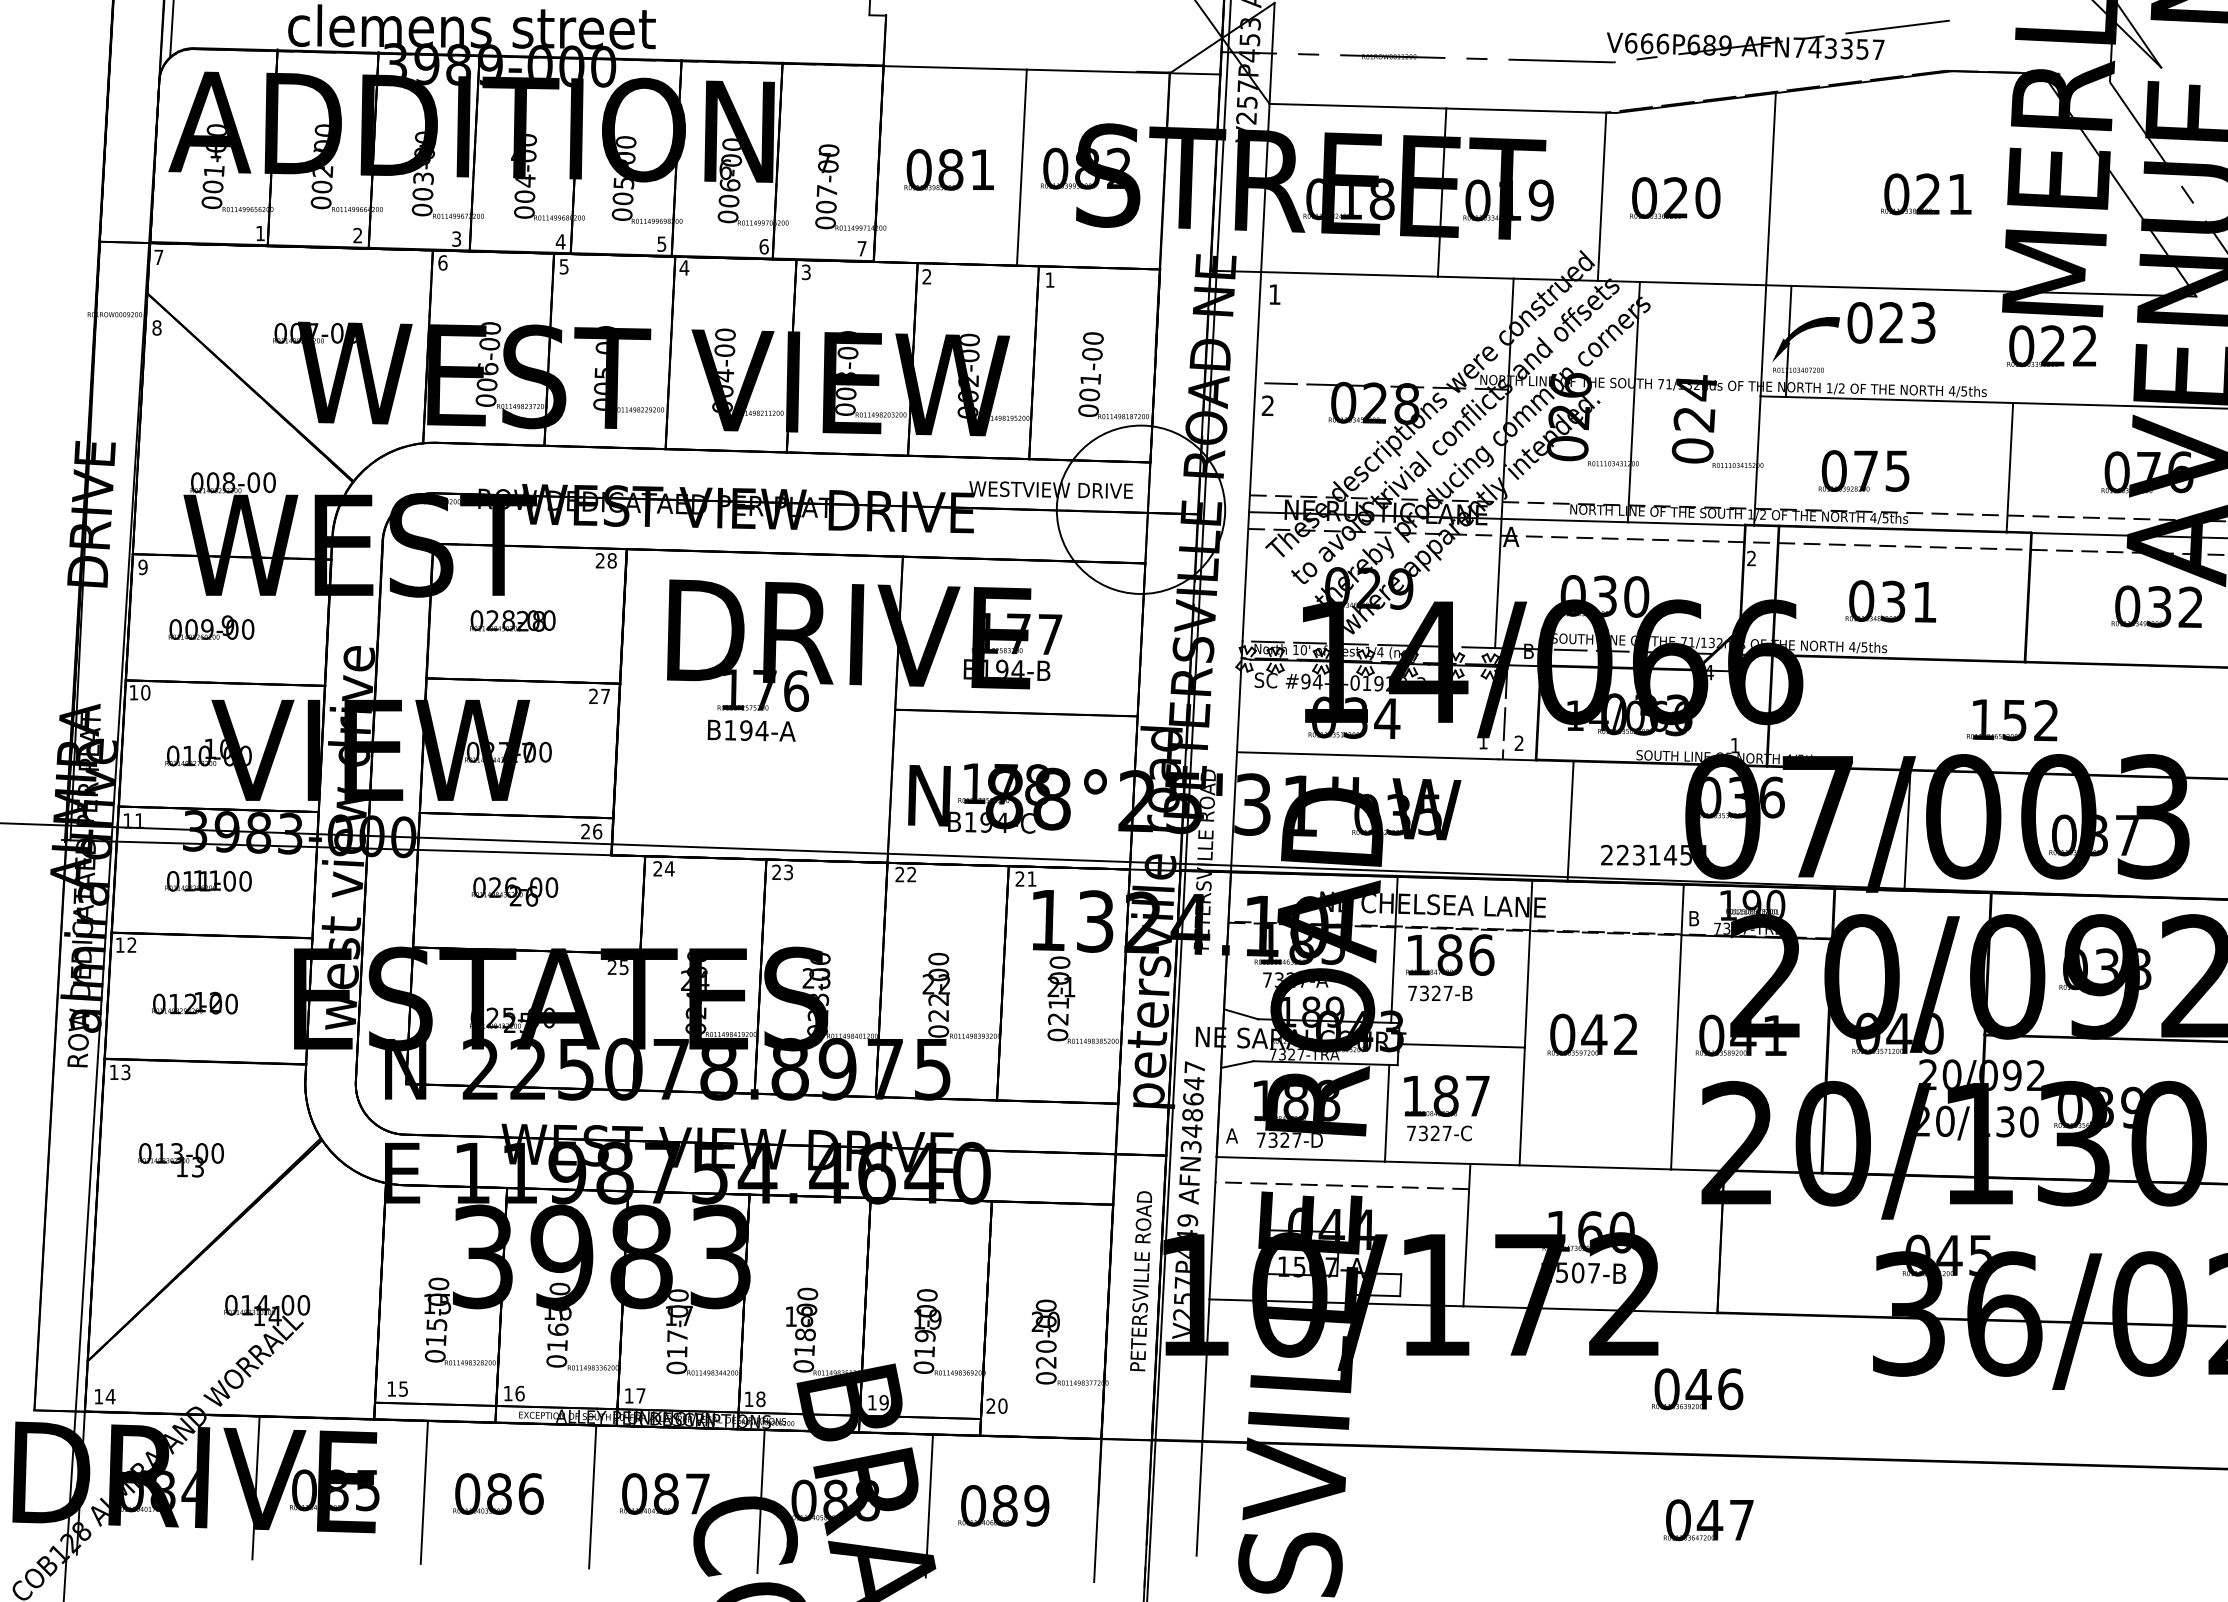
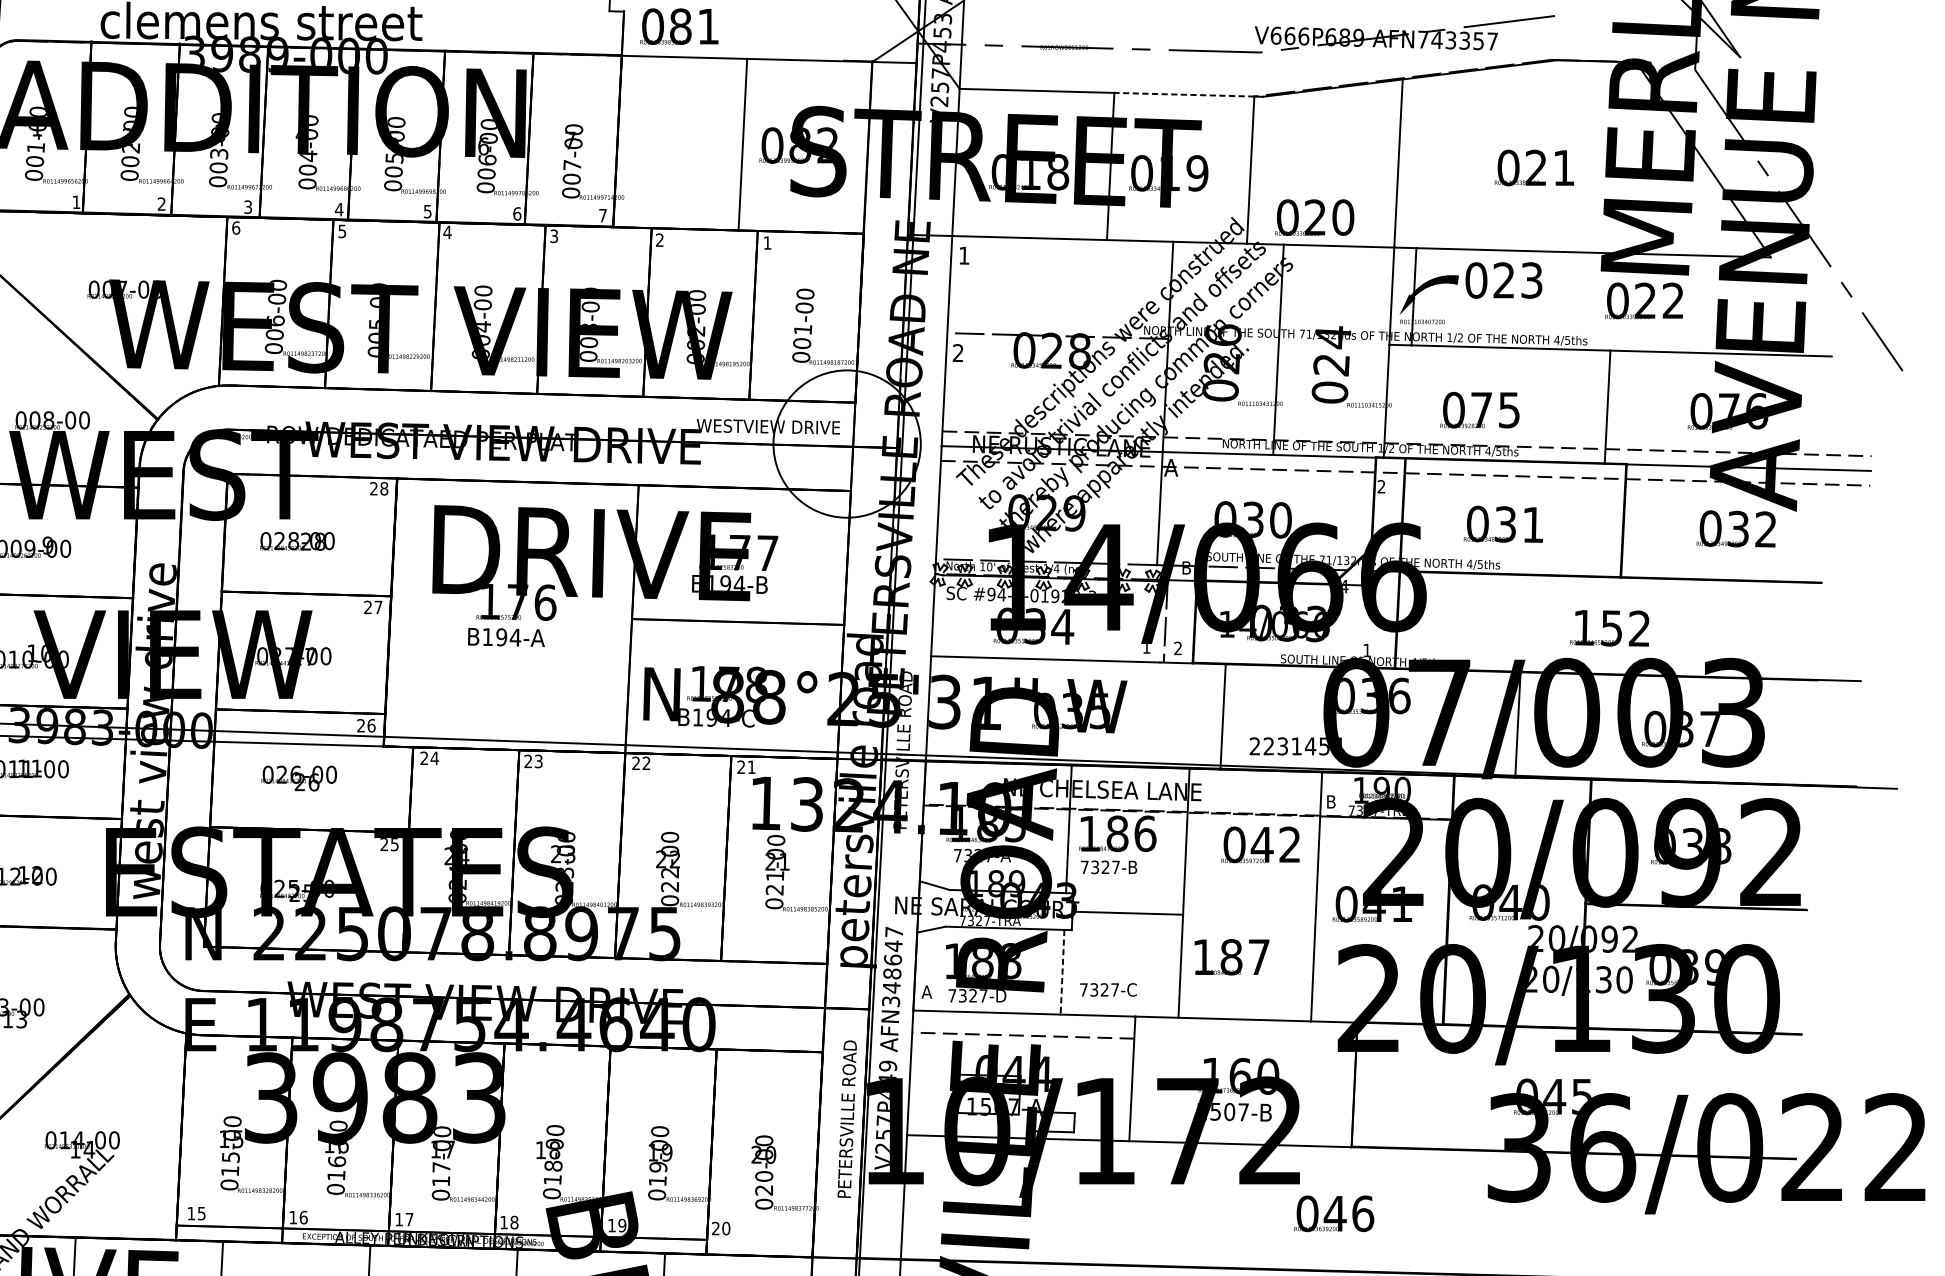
line: (1526, 110) -> (1184, 94), solid -> dashed
text: (948, 169) -> (678, 26), moved
text: (1675, 197) -> (1314, 217), moved
text: (1591, 1034) -> (1259, 844), moved
text: (1446, 1095) -> (1231, 956), moved
line: (1387, 1113) -> (1062, 972), solid -> dashed

